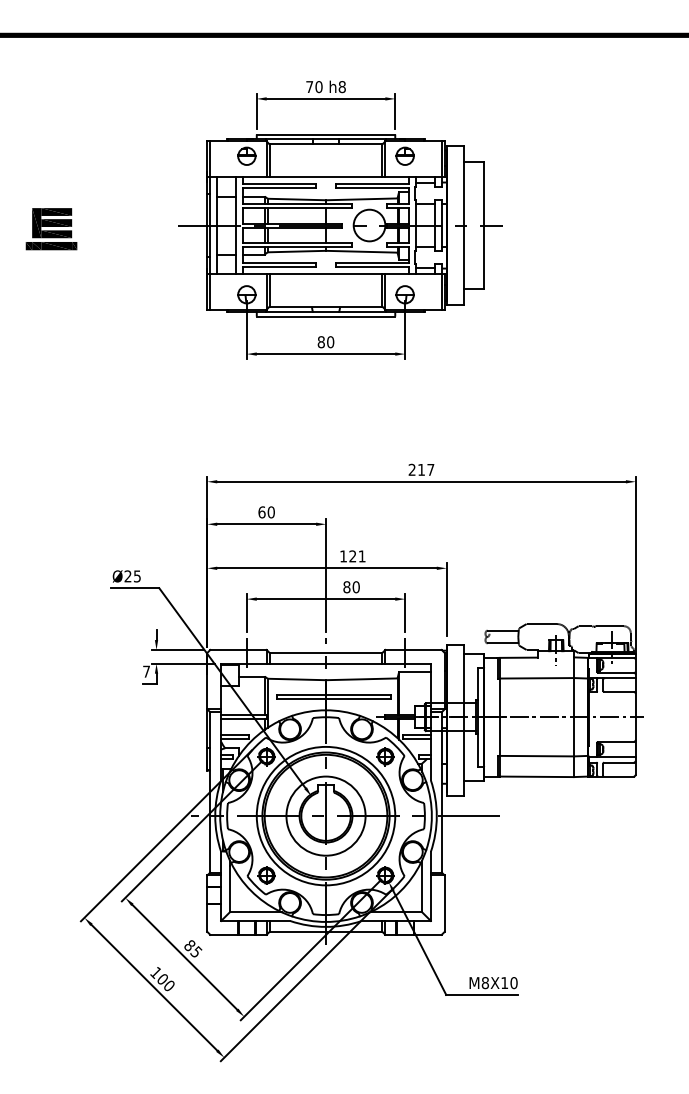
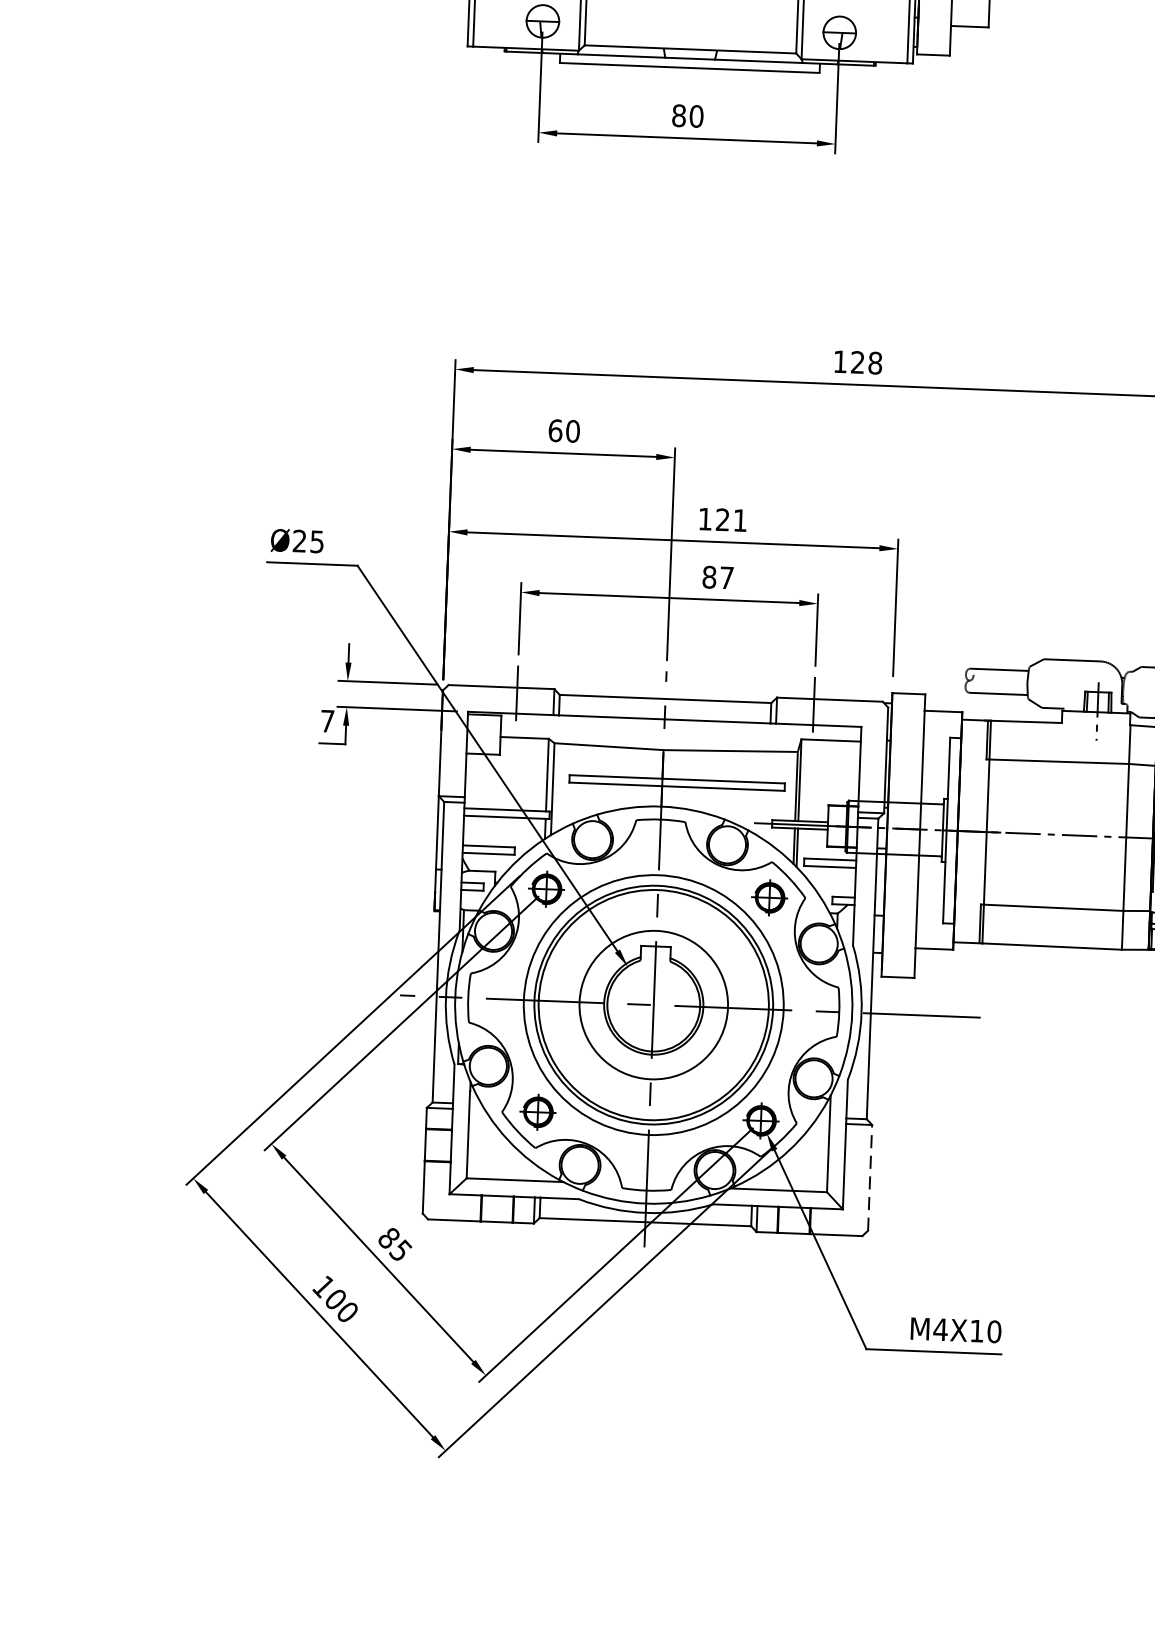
text: (421, 469) -> (857, 361), 217 -> 128
text: (355, 587) -> (725, 578), 80 -> 87
line: (444, 903) -> (869, 1177), solid -> dashed
text: (485, 983) -> (940, 1330), M8X10 -> M4X10

